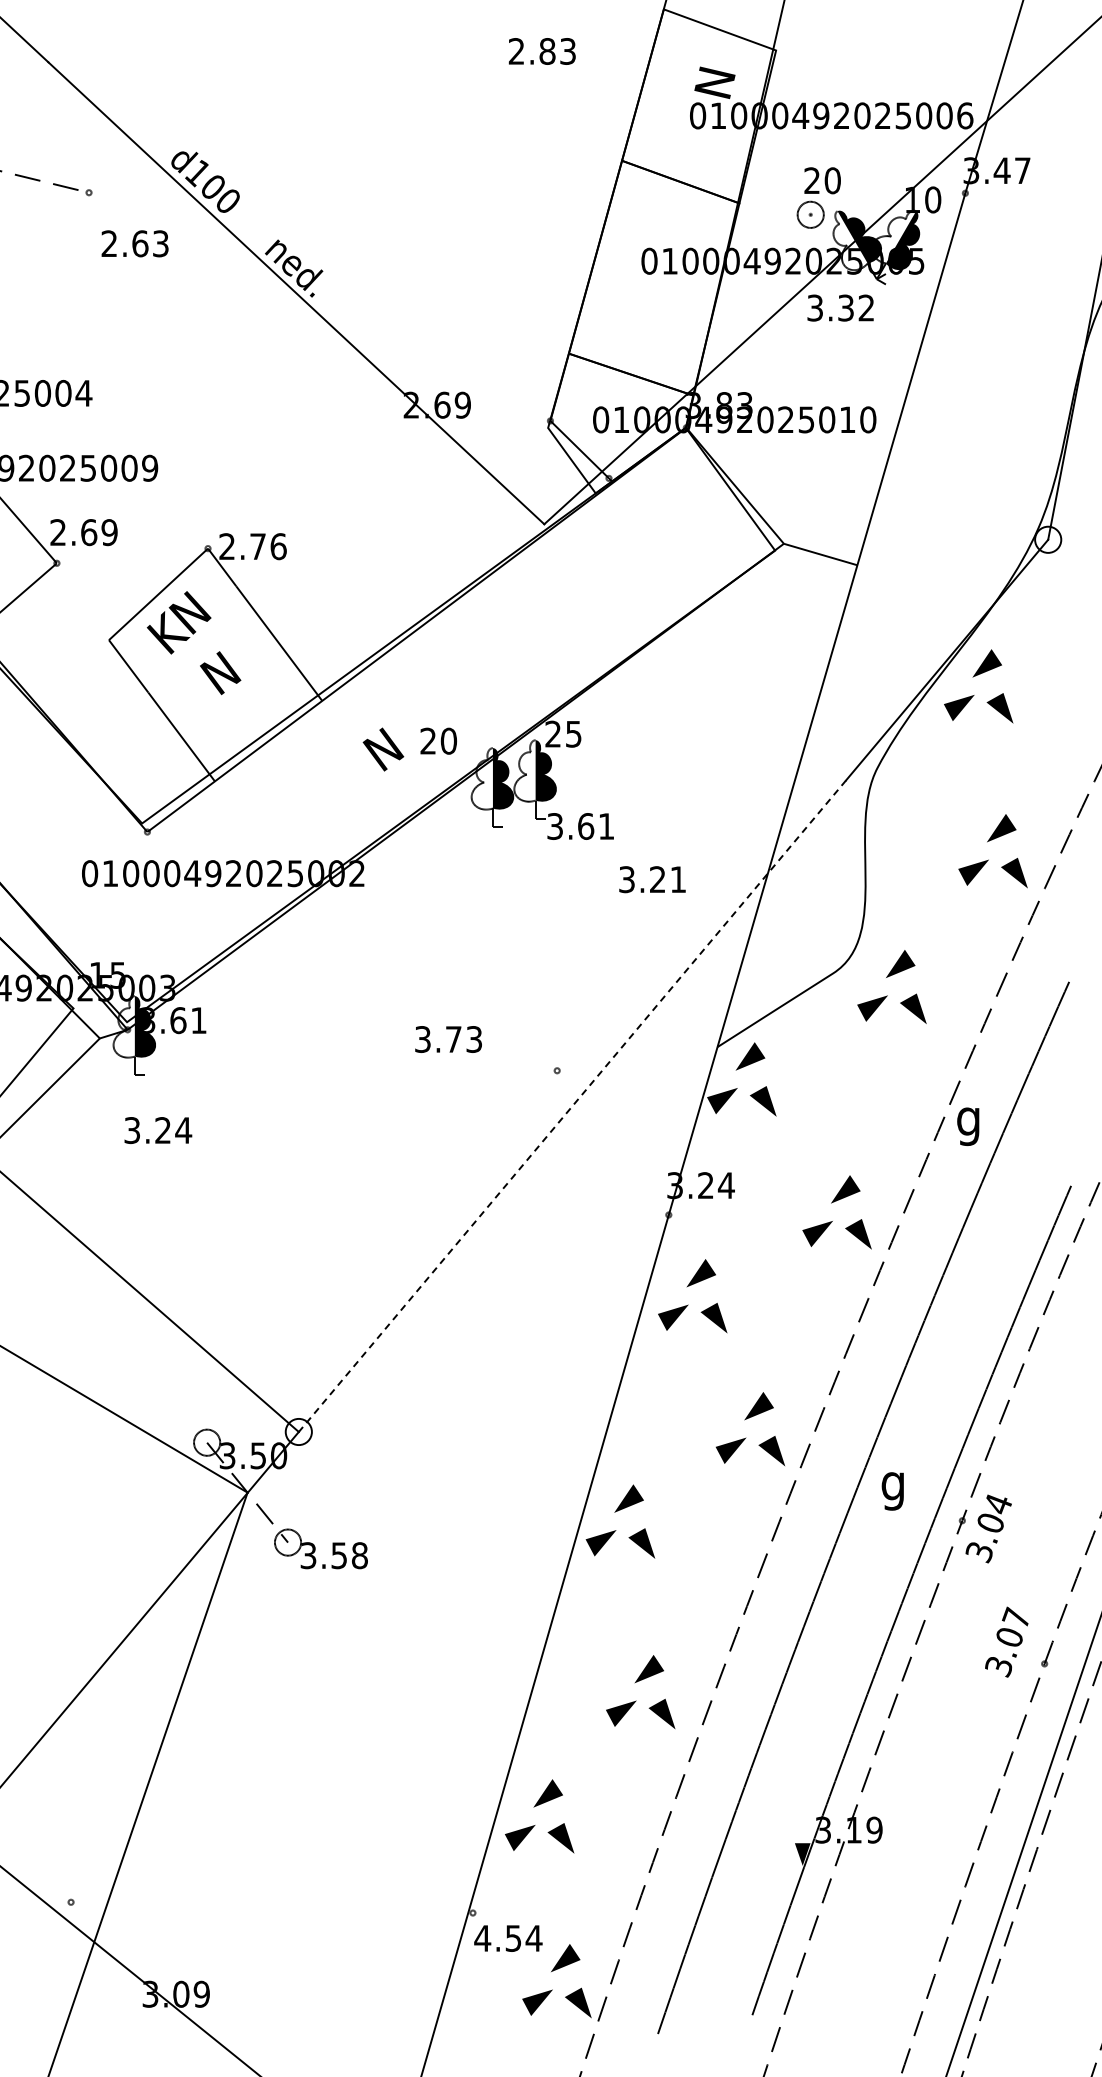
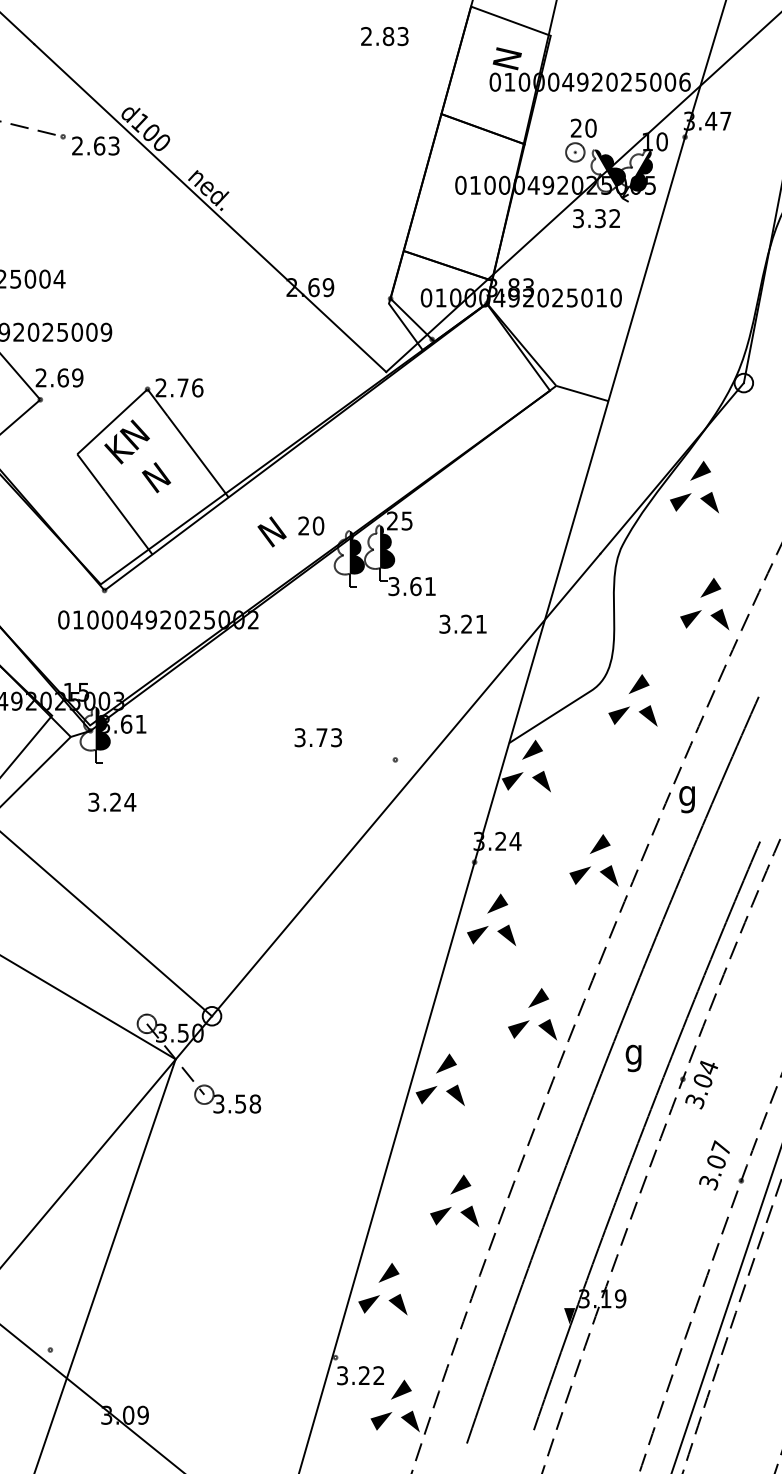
text: (134, 243) -> (95, 145), moved
line: (572, 1106) -> (406, 785), dashed -> solid
text: (508, 1938) -> (360, 1375), 4.54 -> 3.22

